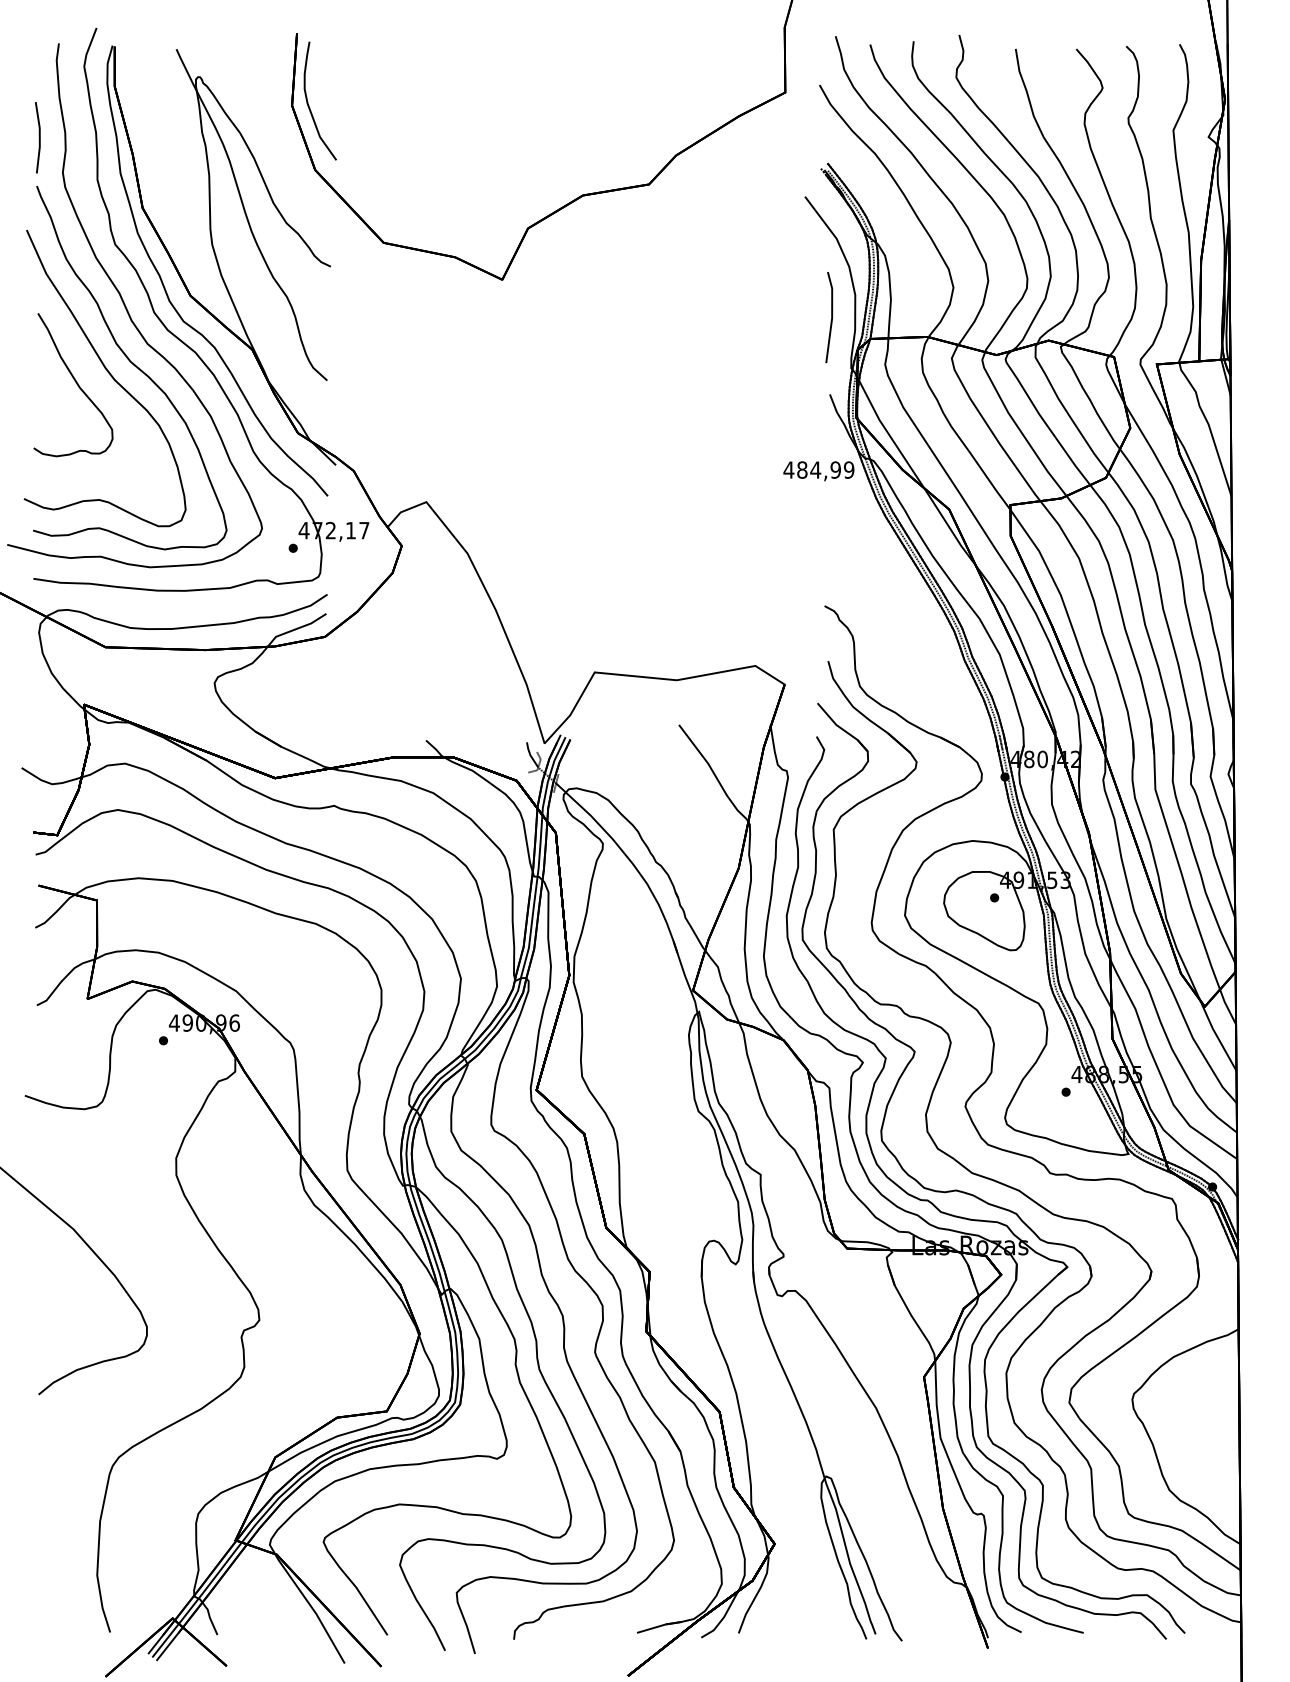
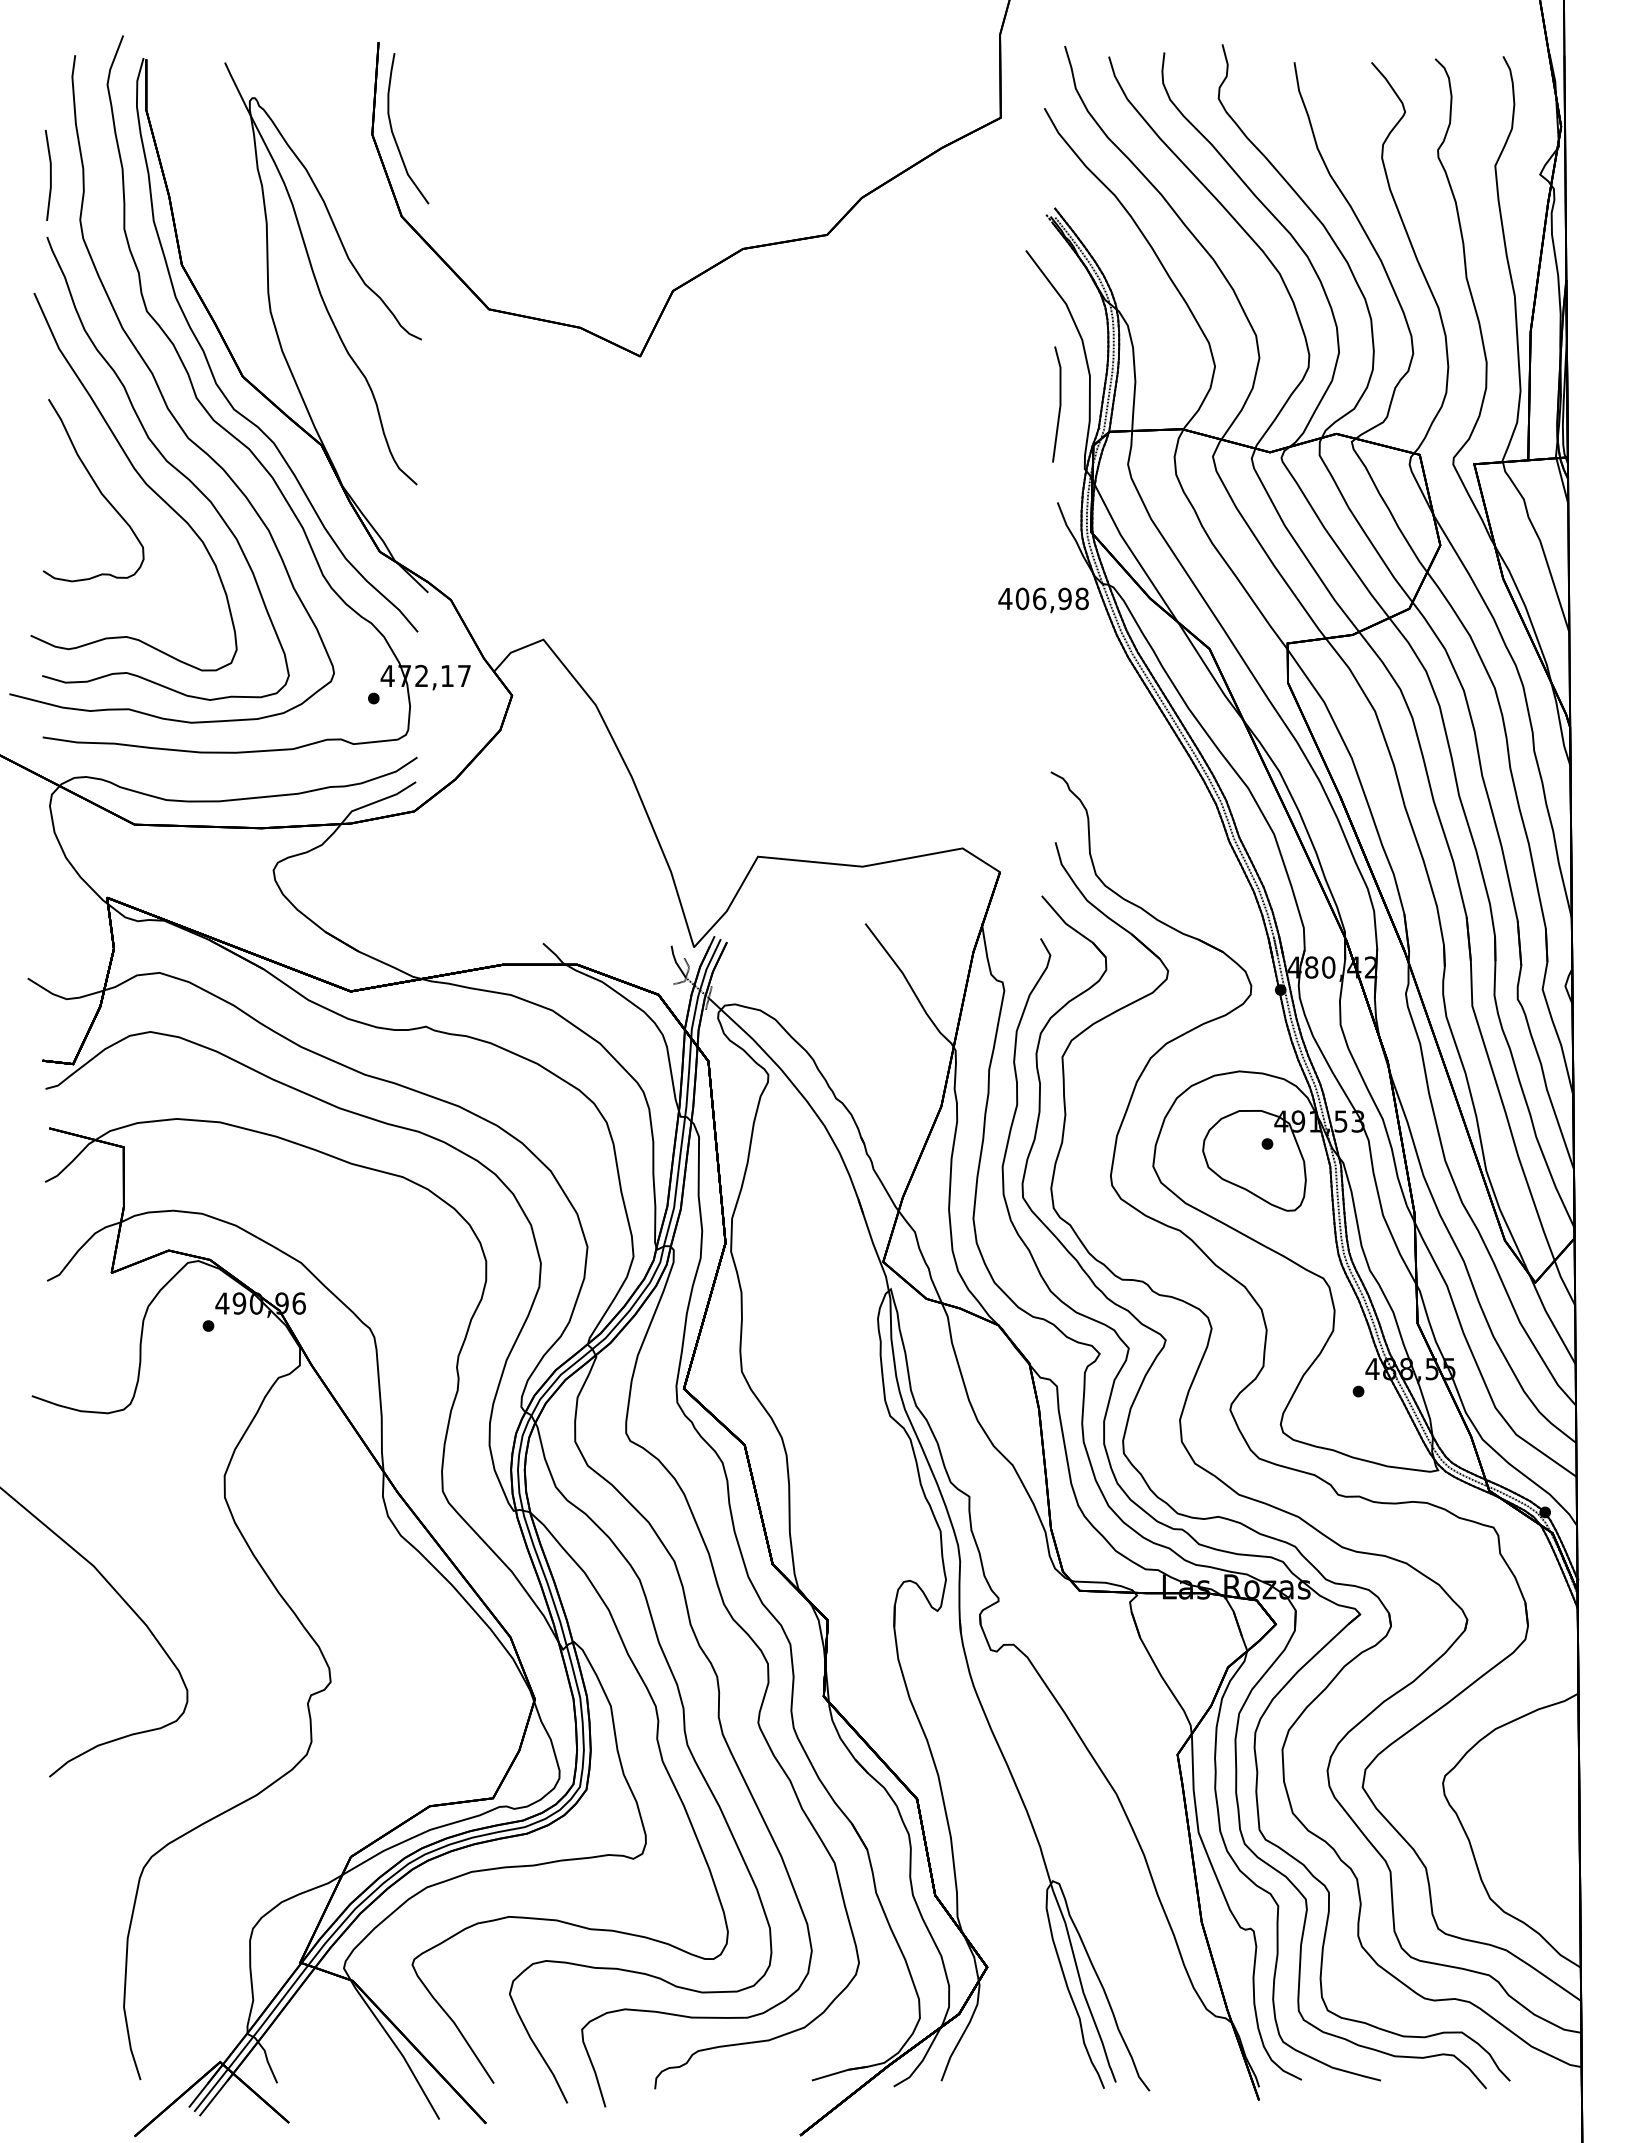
text: (825, 469) -> (1051, 598), 484,99 -> 406,98

